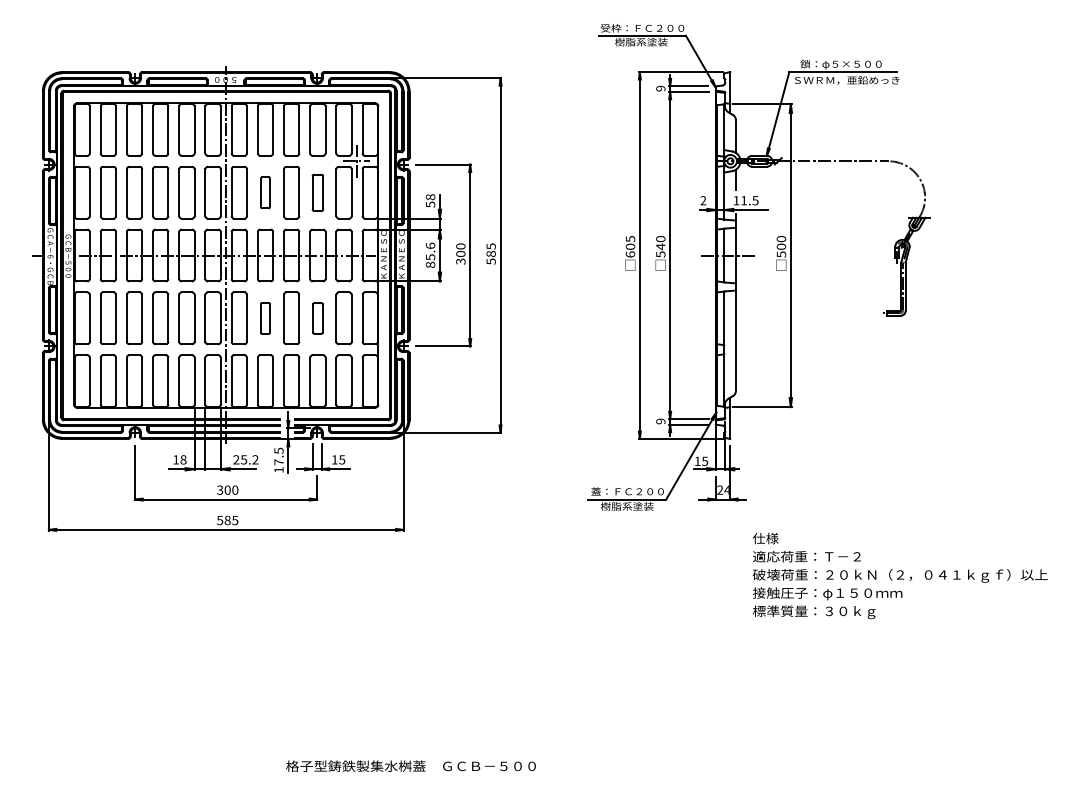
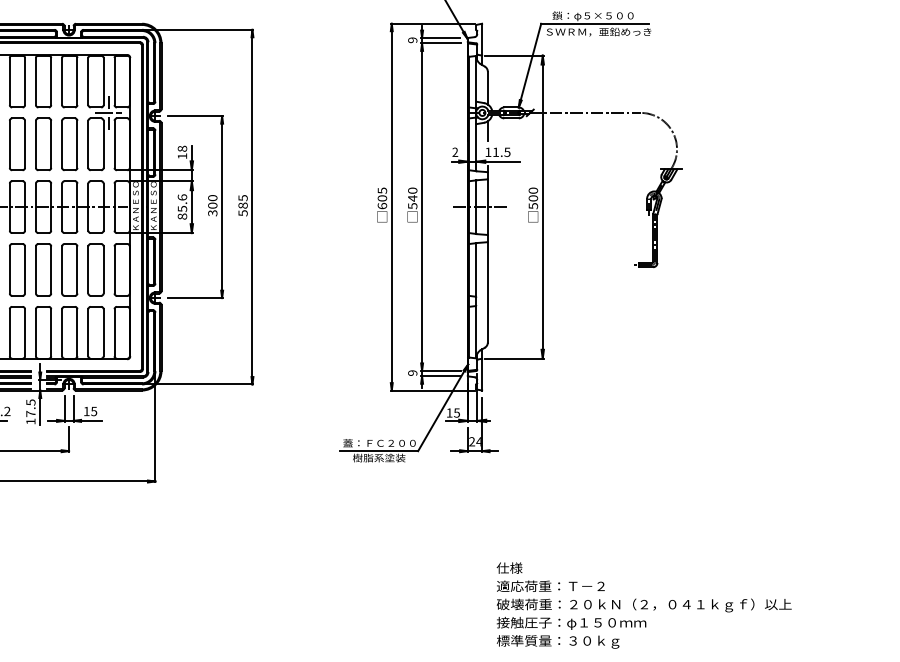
part: (265, 192) -> (17, 144), size x1.67
part: (317, 192) -> (69, 144), size x1.43
text: (430, 204) -> (182, 156), 58 -> 18
part: (265, 318) -> (17, 270), size x1.67
part: (317, 318) -> (69, 270), size x1.67
text: (899, 575) -> (643, 605), moved

